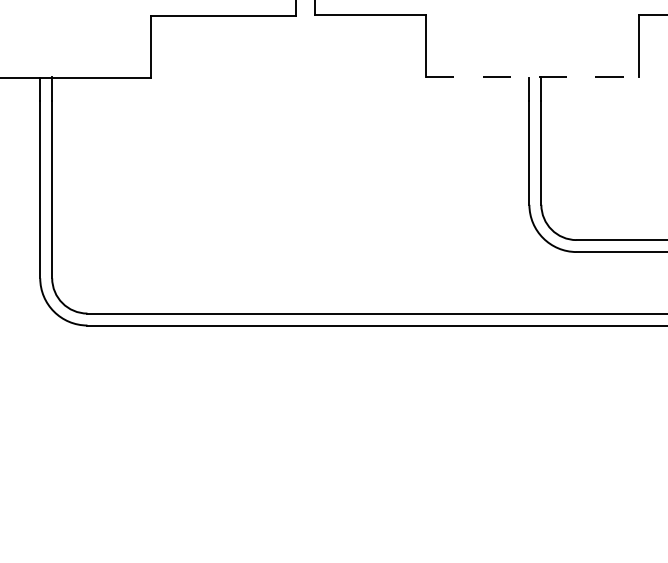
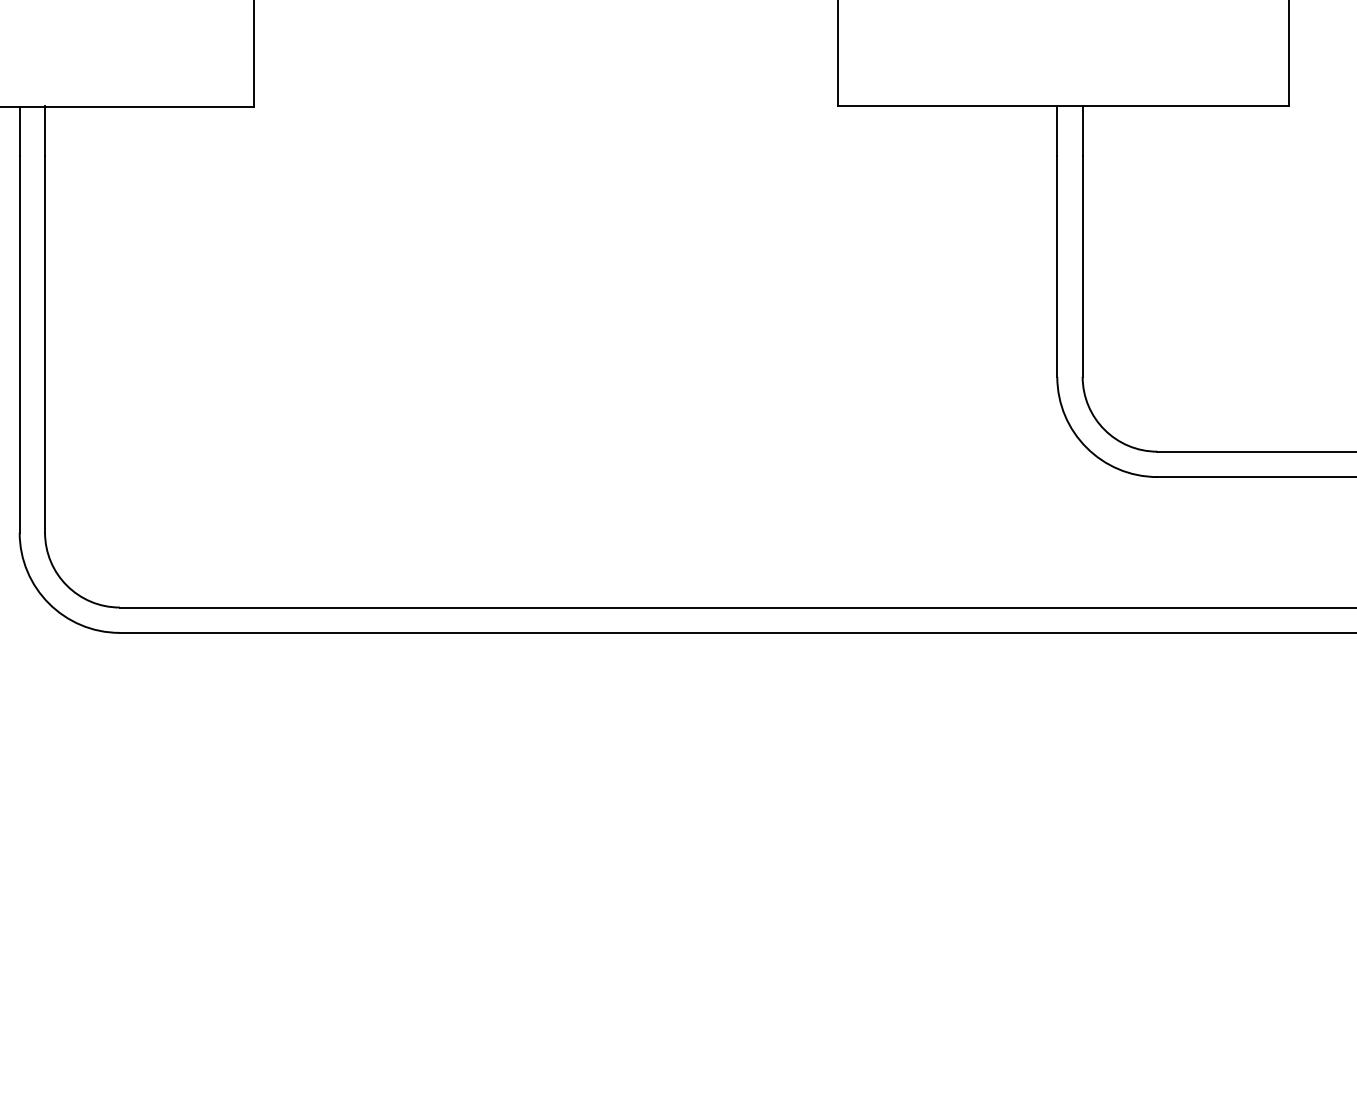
line: (533, 77) -> (1065, 106), dashed -> solid

